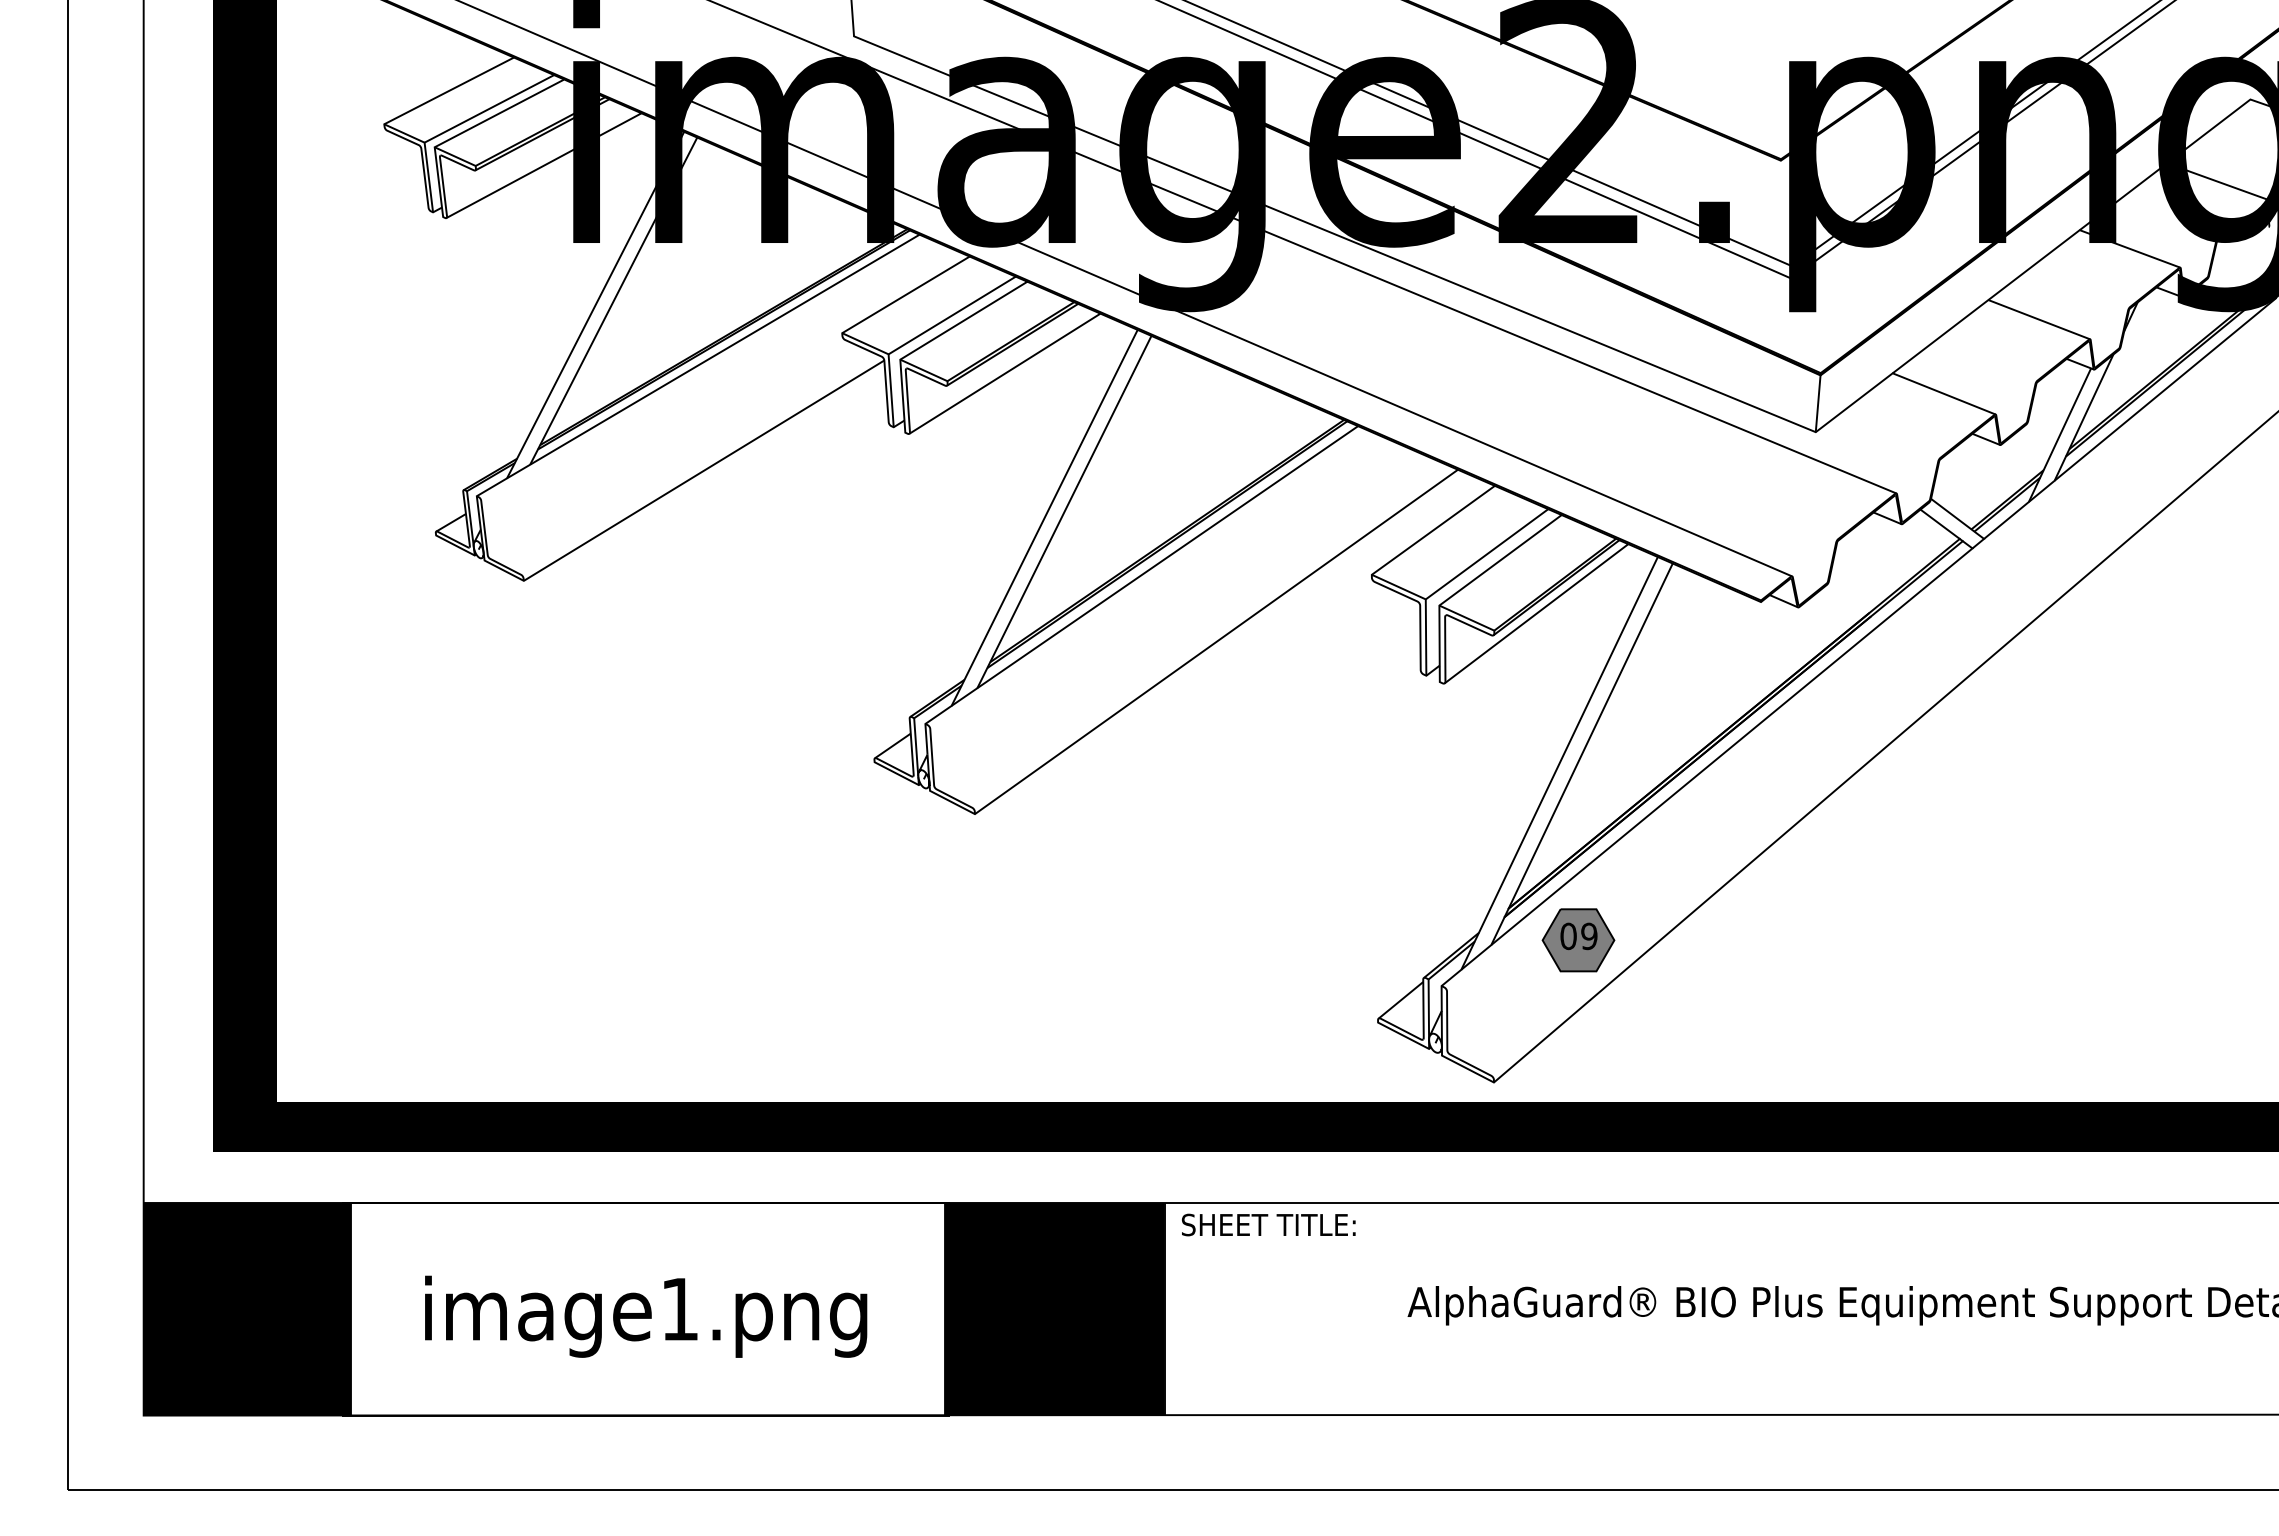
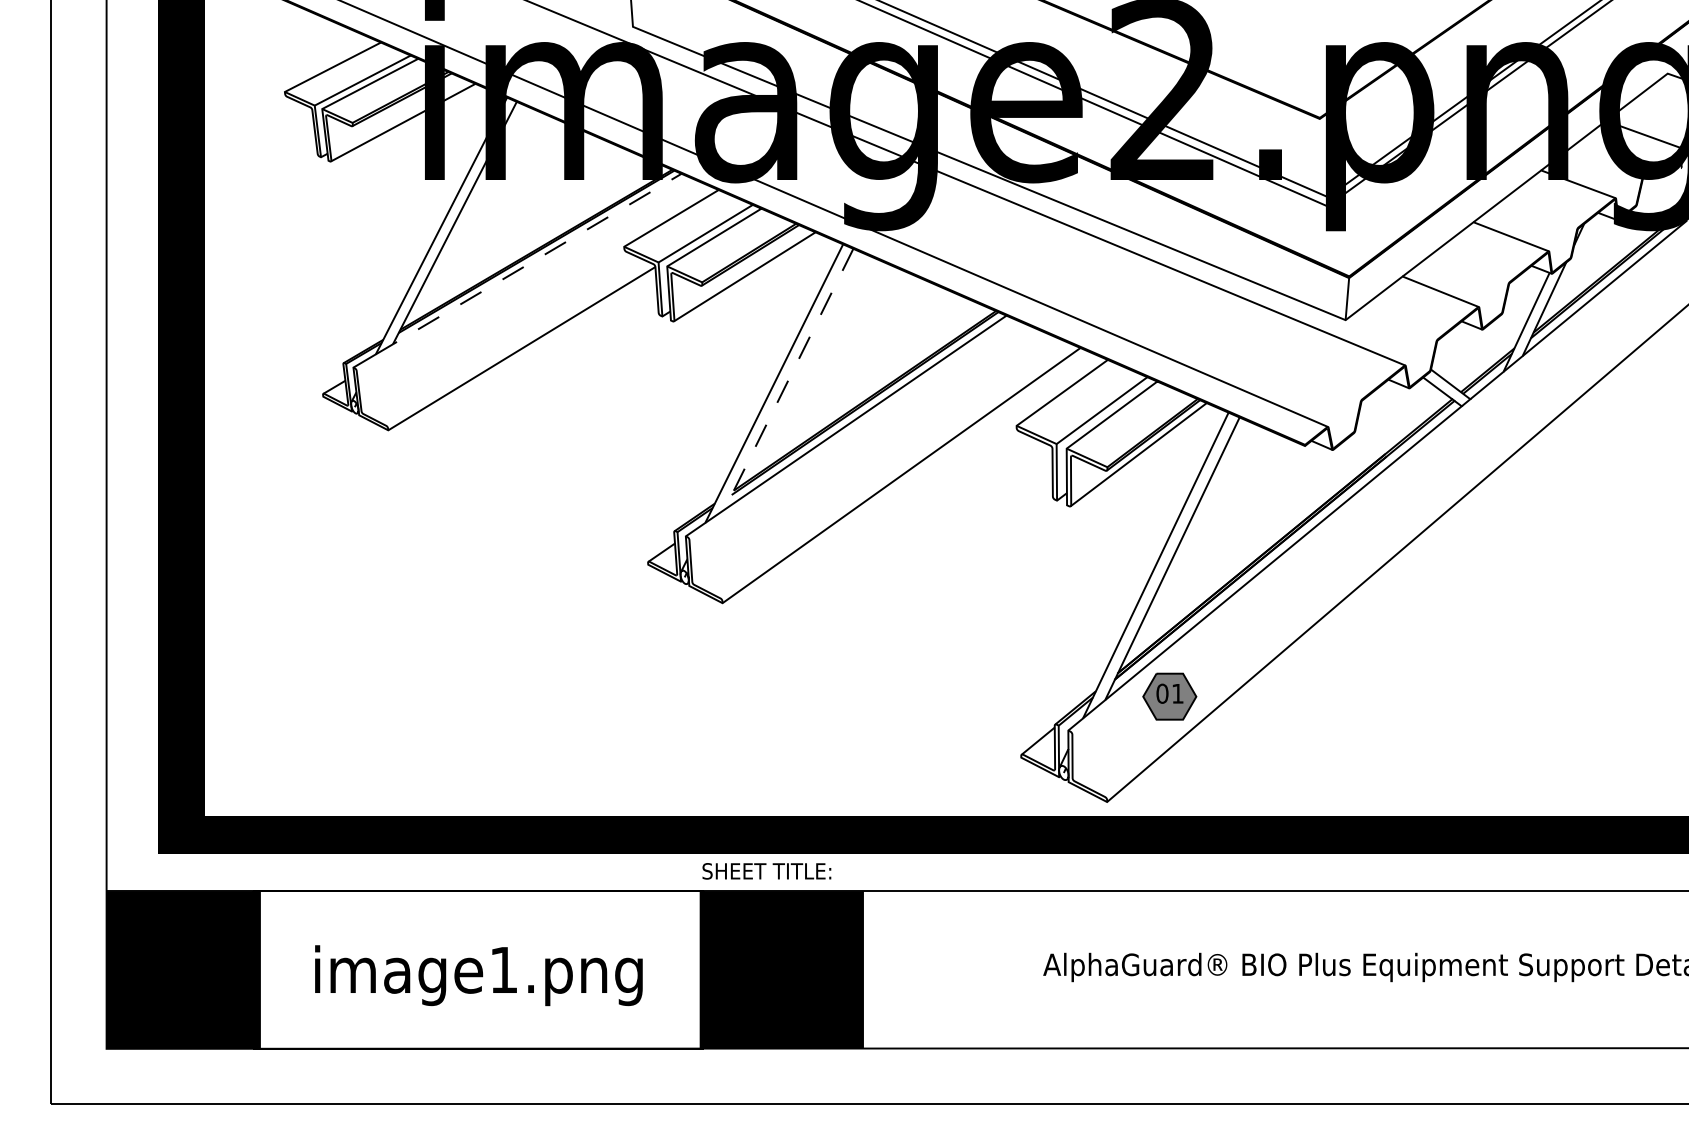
line: (713, 356) -> (528, 264), solid -> dashed
line: (1063, 513) -> (788, 380), solid -> dashed
text: (1589, 935) -> (1177, 693), 09 -> 01
text: (1268, 1224) -> (766, 870), moved

